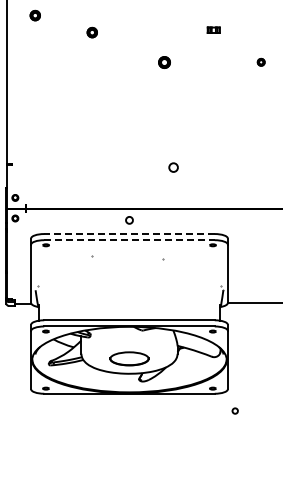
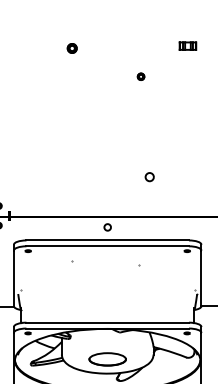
part: (34, 15) -> (17, 32), removed
part: (213, 30) -> (187, 46), size x1.43
part: (164, 61) -> (141, 75), size x0.62
line: (129, 234) -> (107, 240), dashed -> solid
line: (130, 240) -> (108, 246), dashed -> solid

